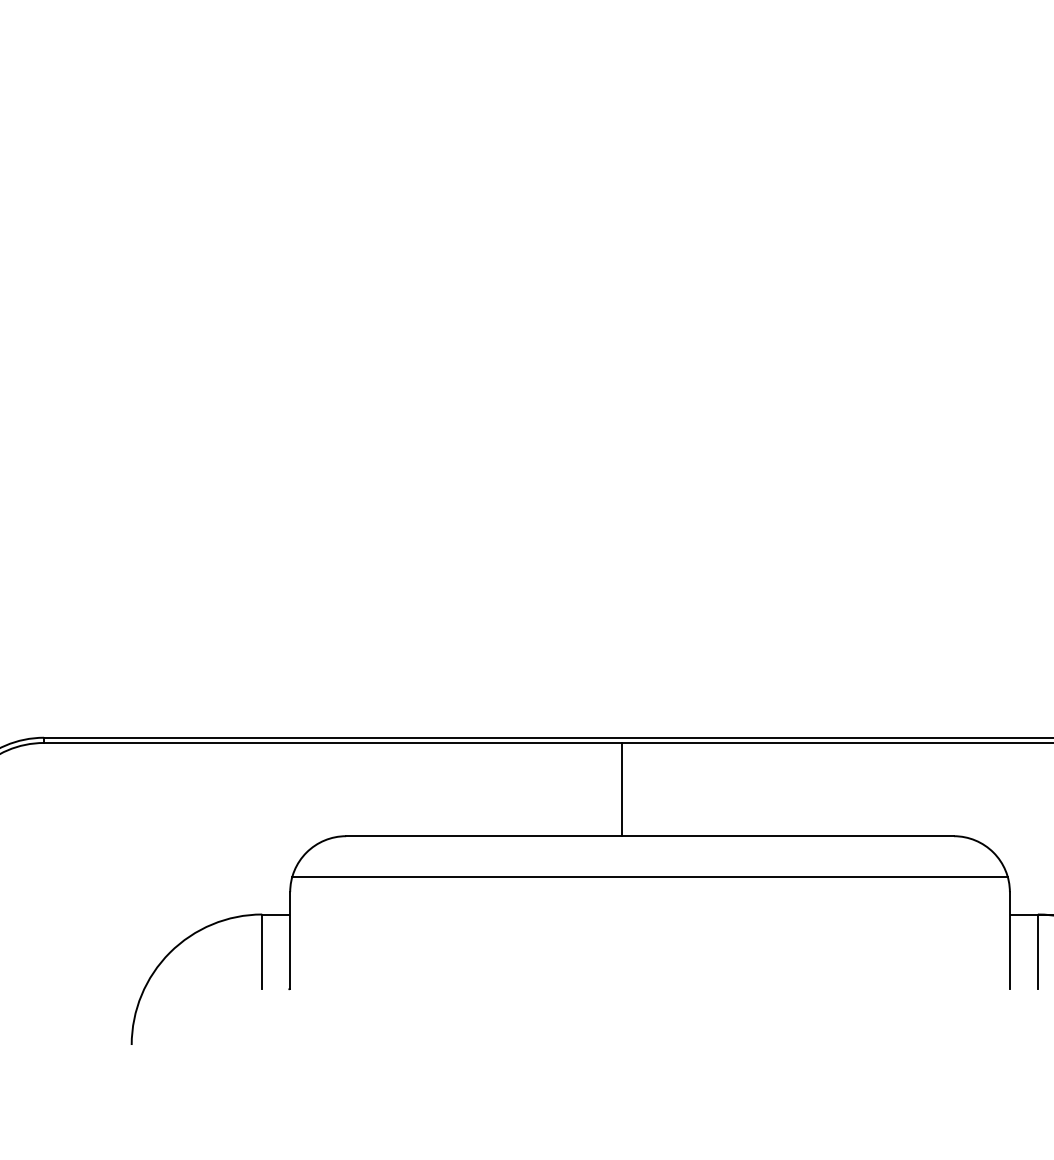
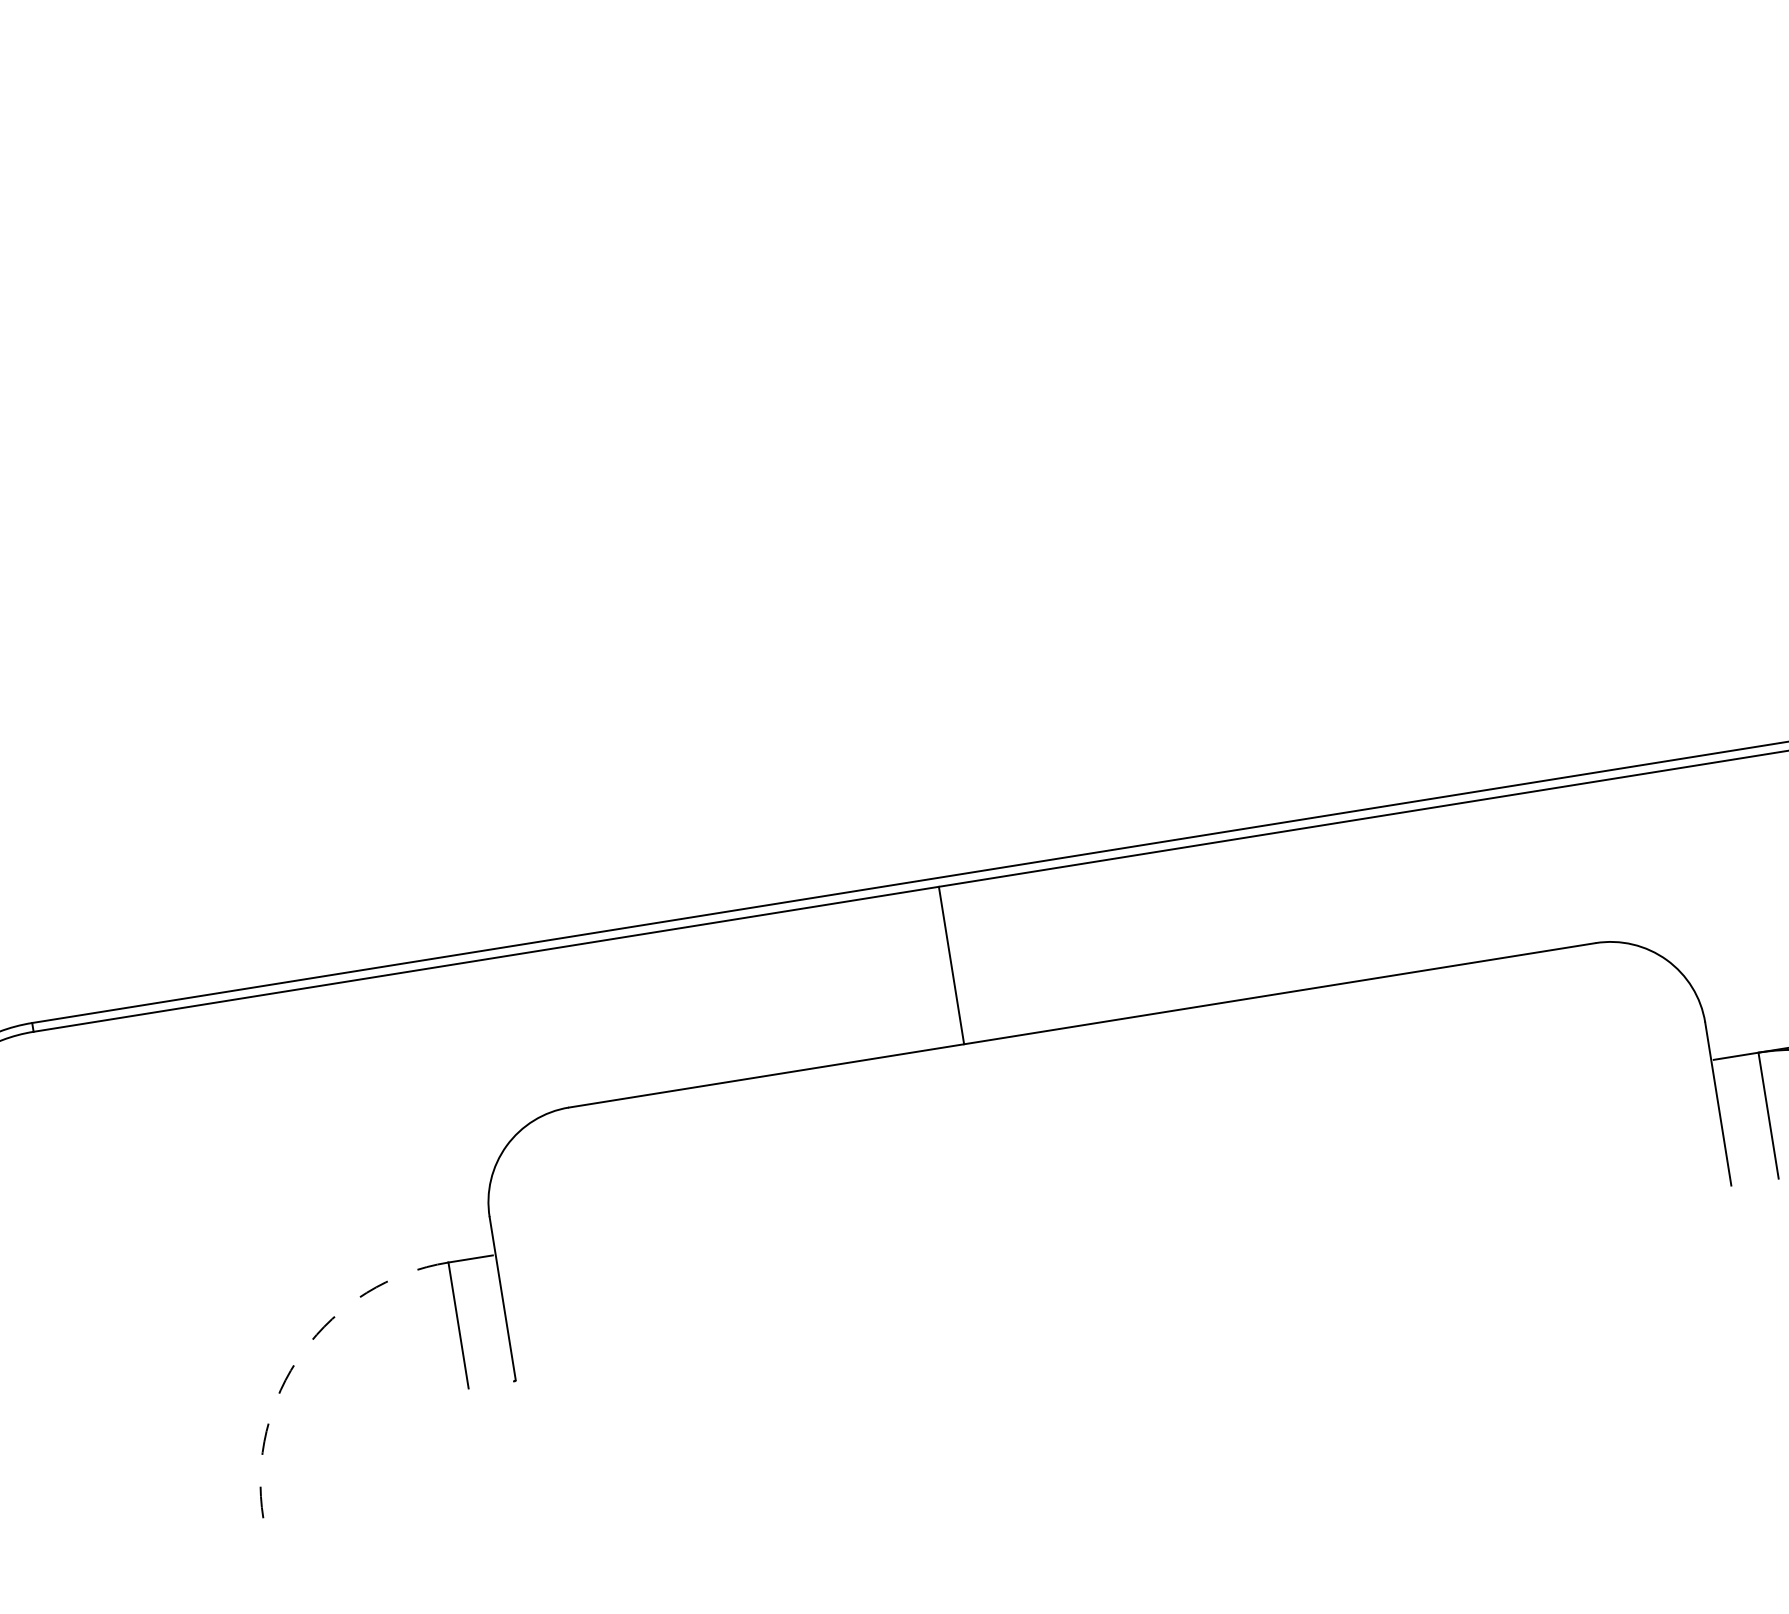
line: (622, 789) -> (952, 965), moved
line: (649, 877) -> (1092, 1095), removed
arc: (169, 952) -> (302, 1351), solid -> dashed

